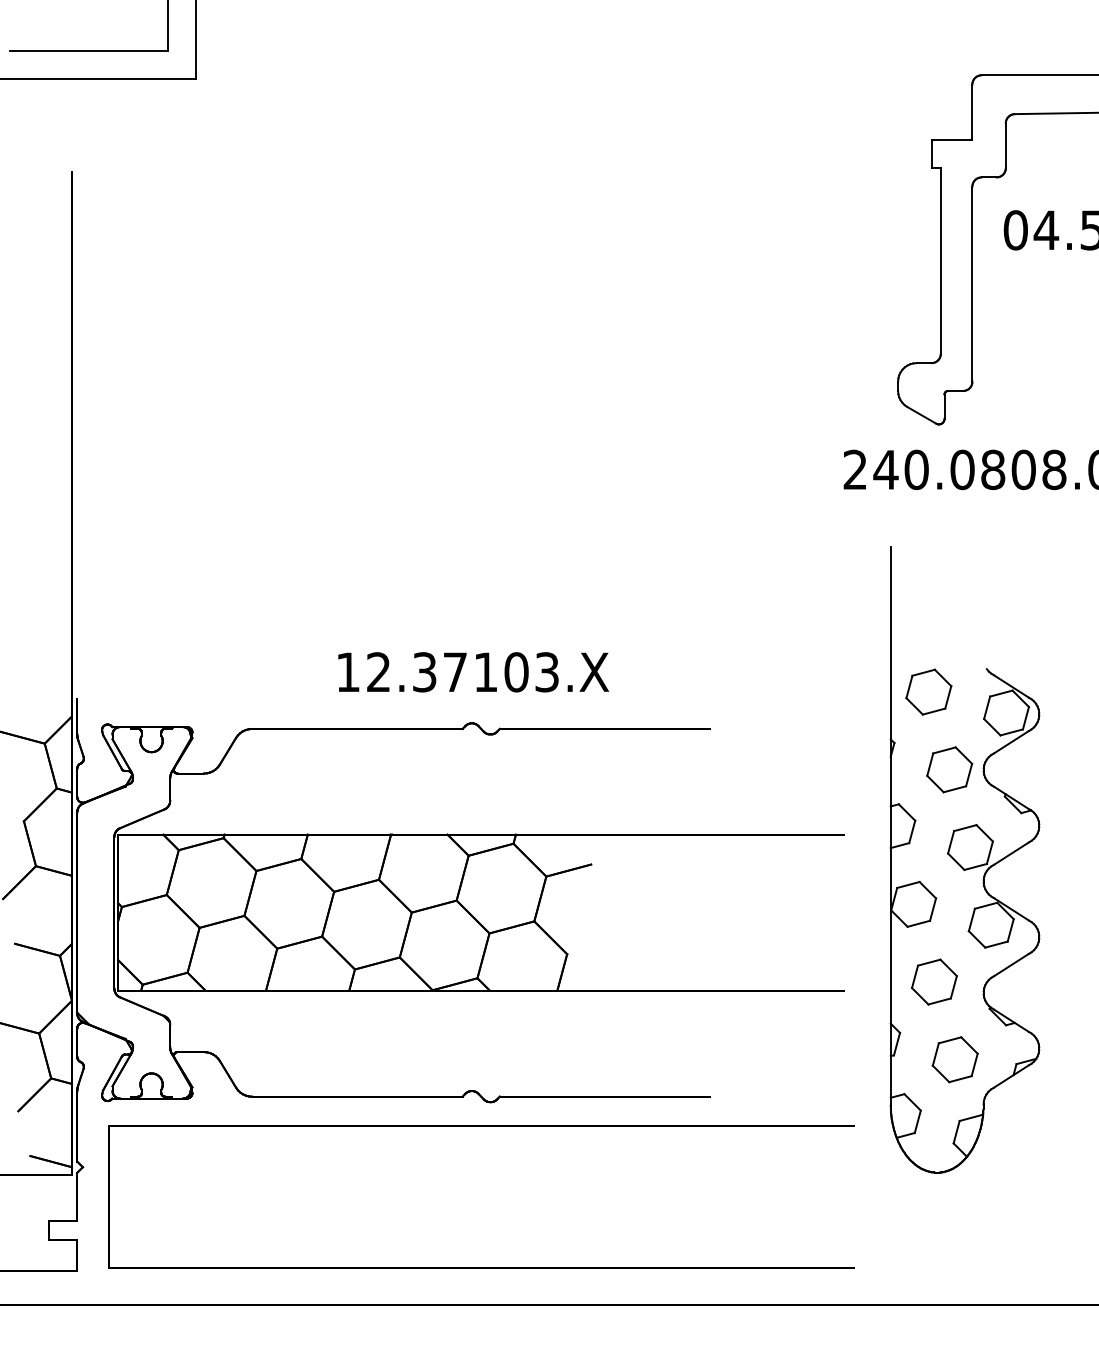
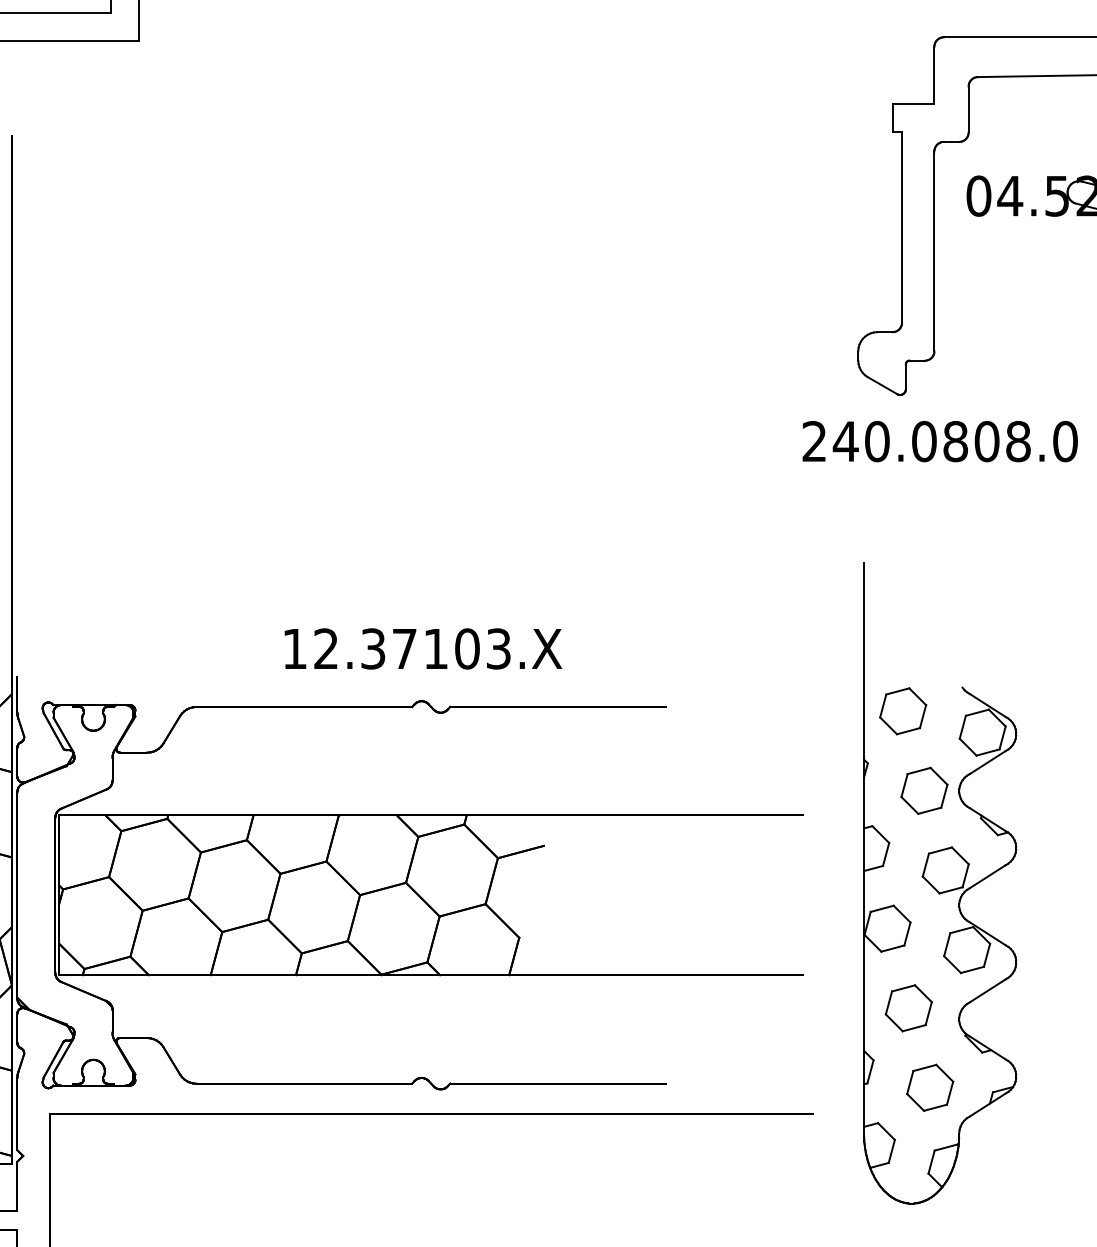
part: (964, 859) -> (939, 882), moved

